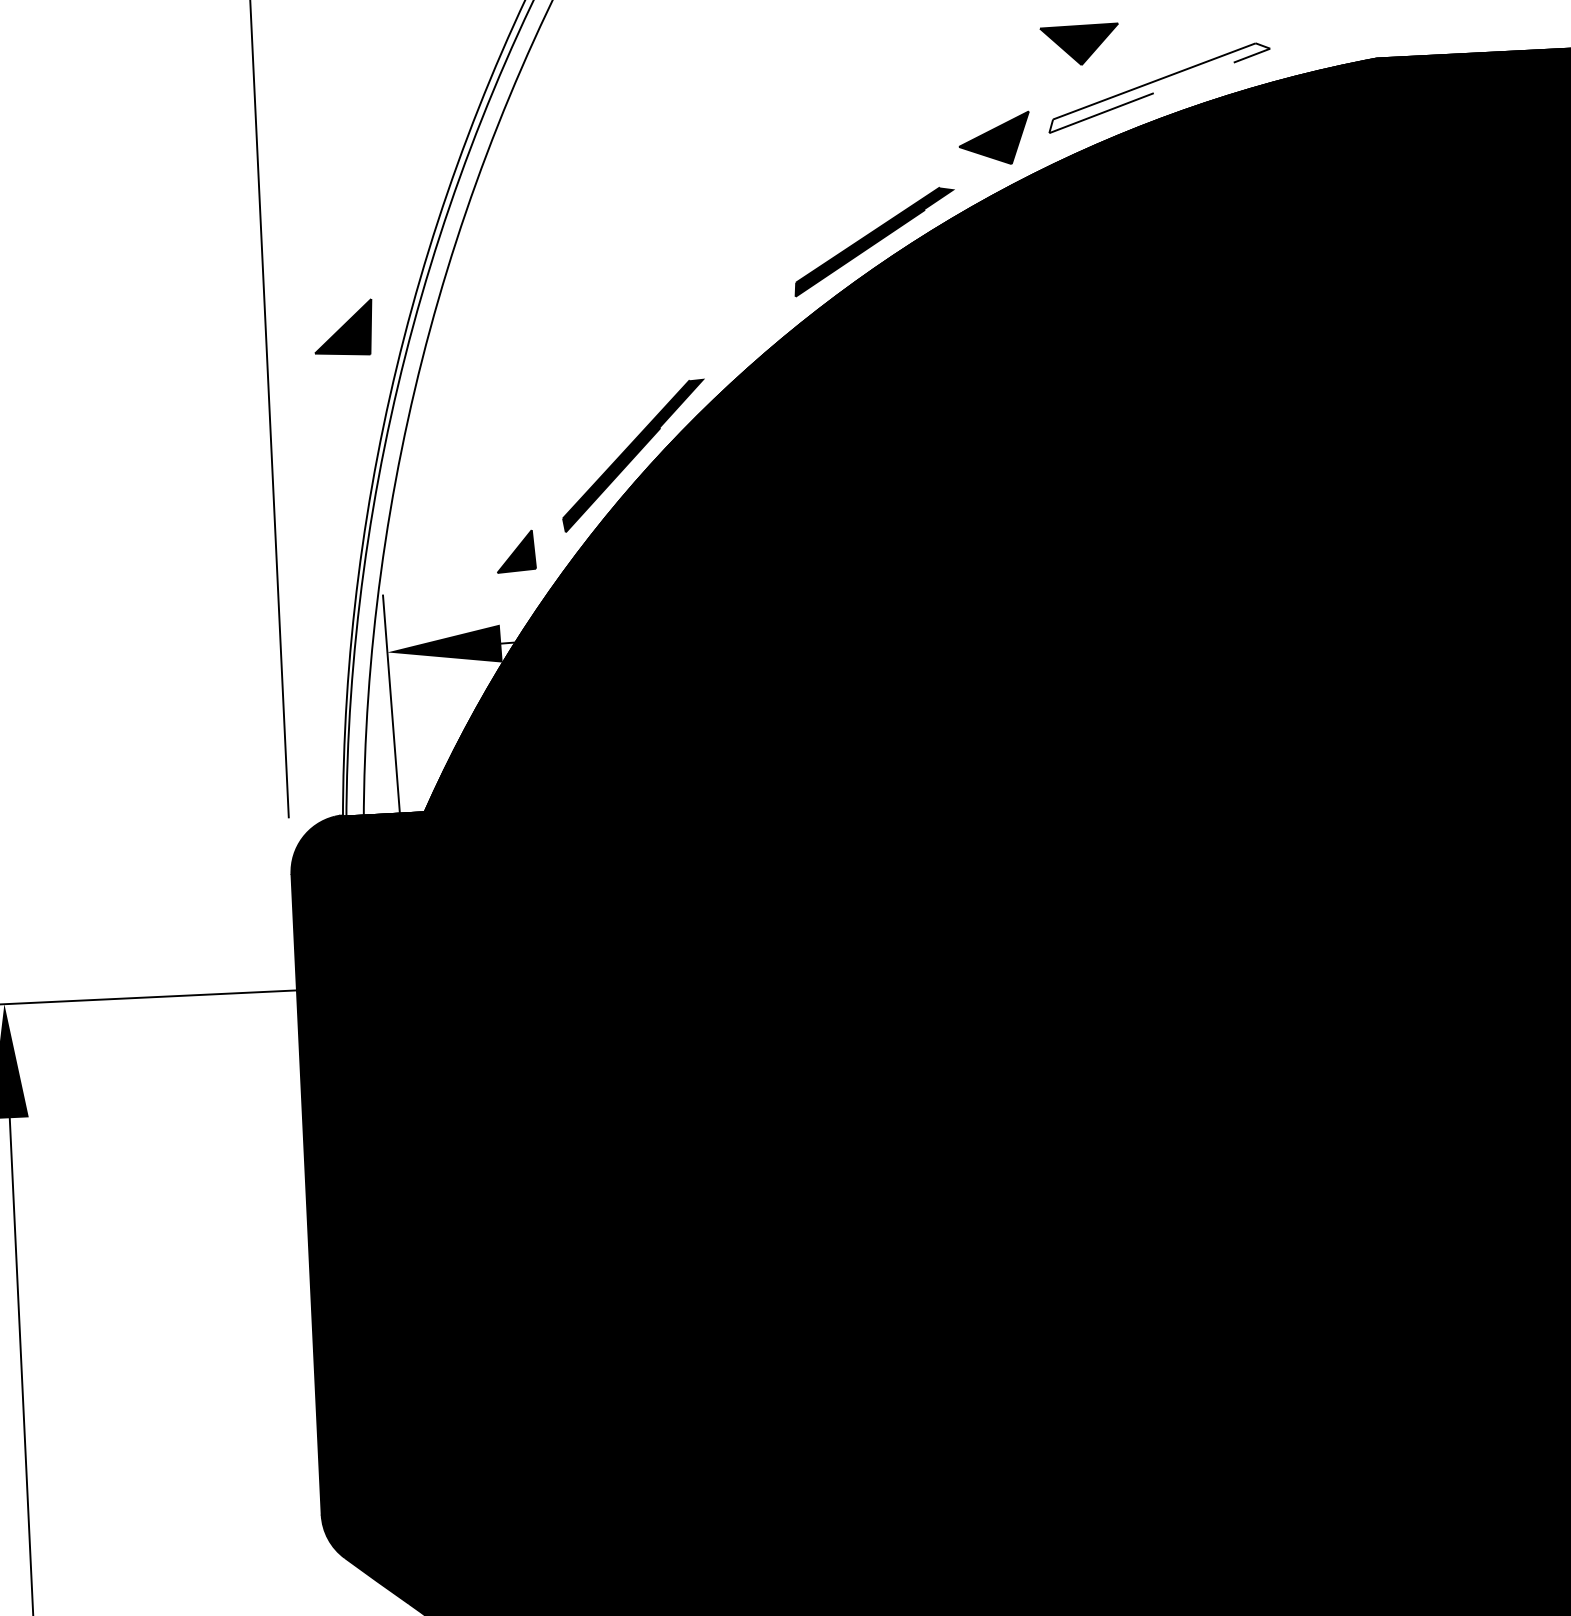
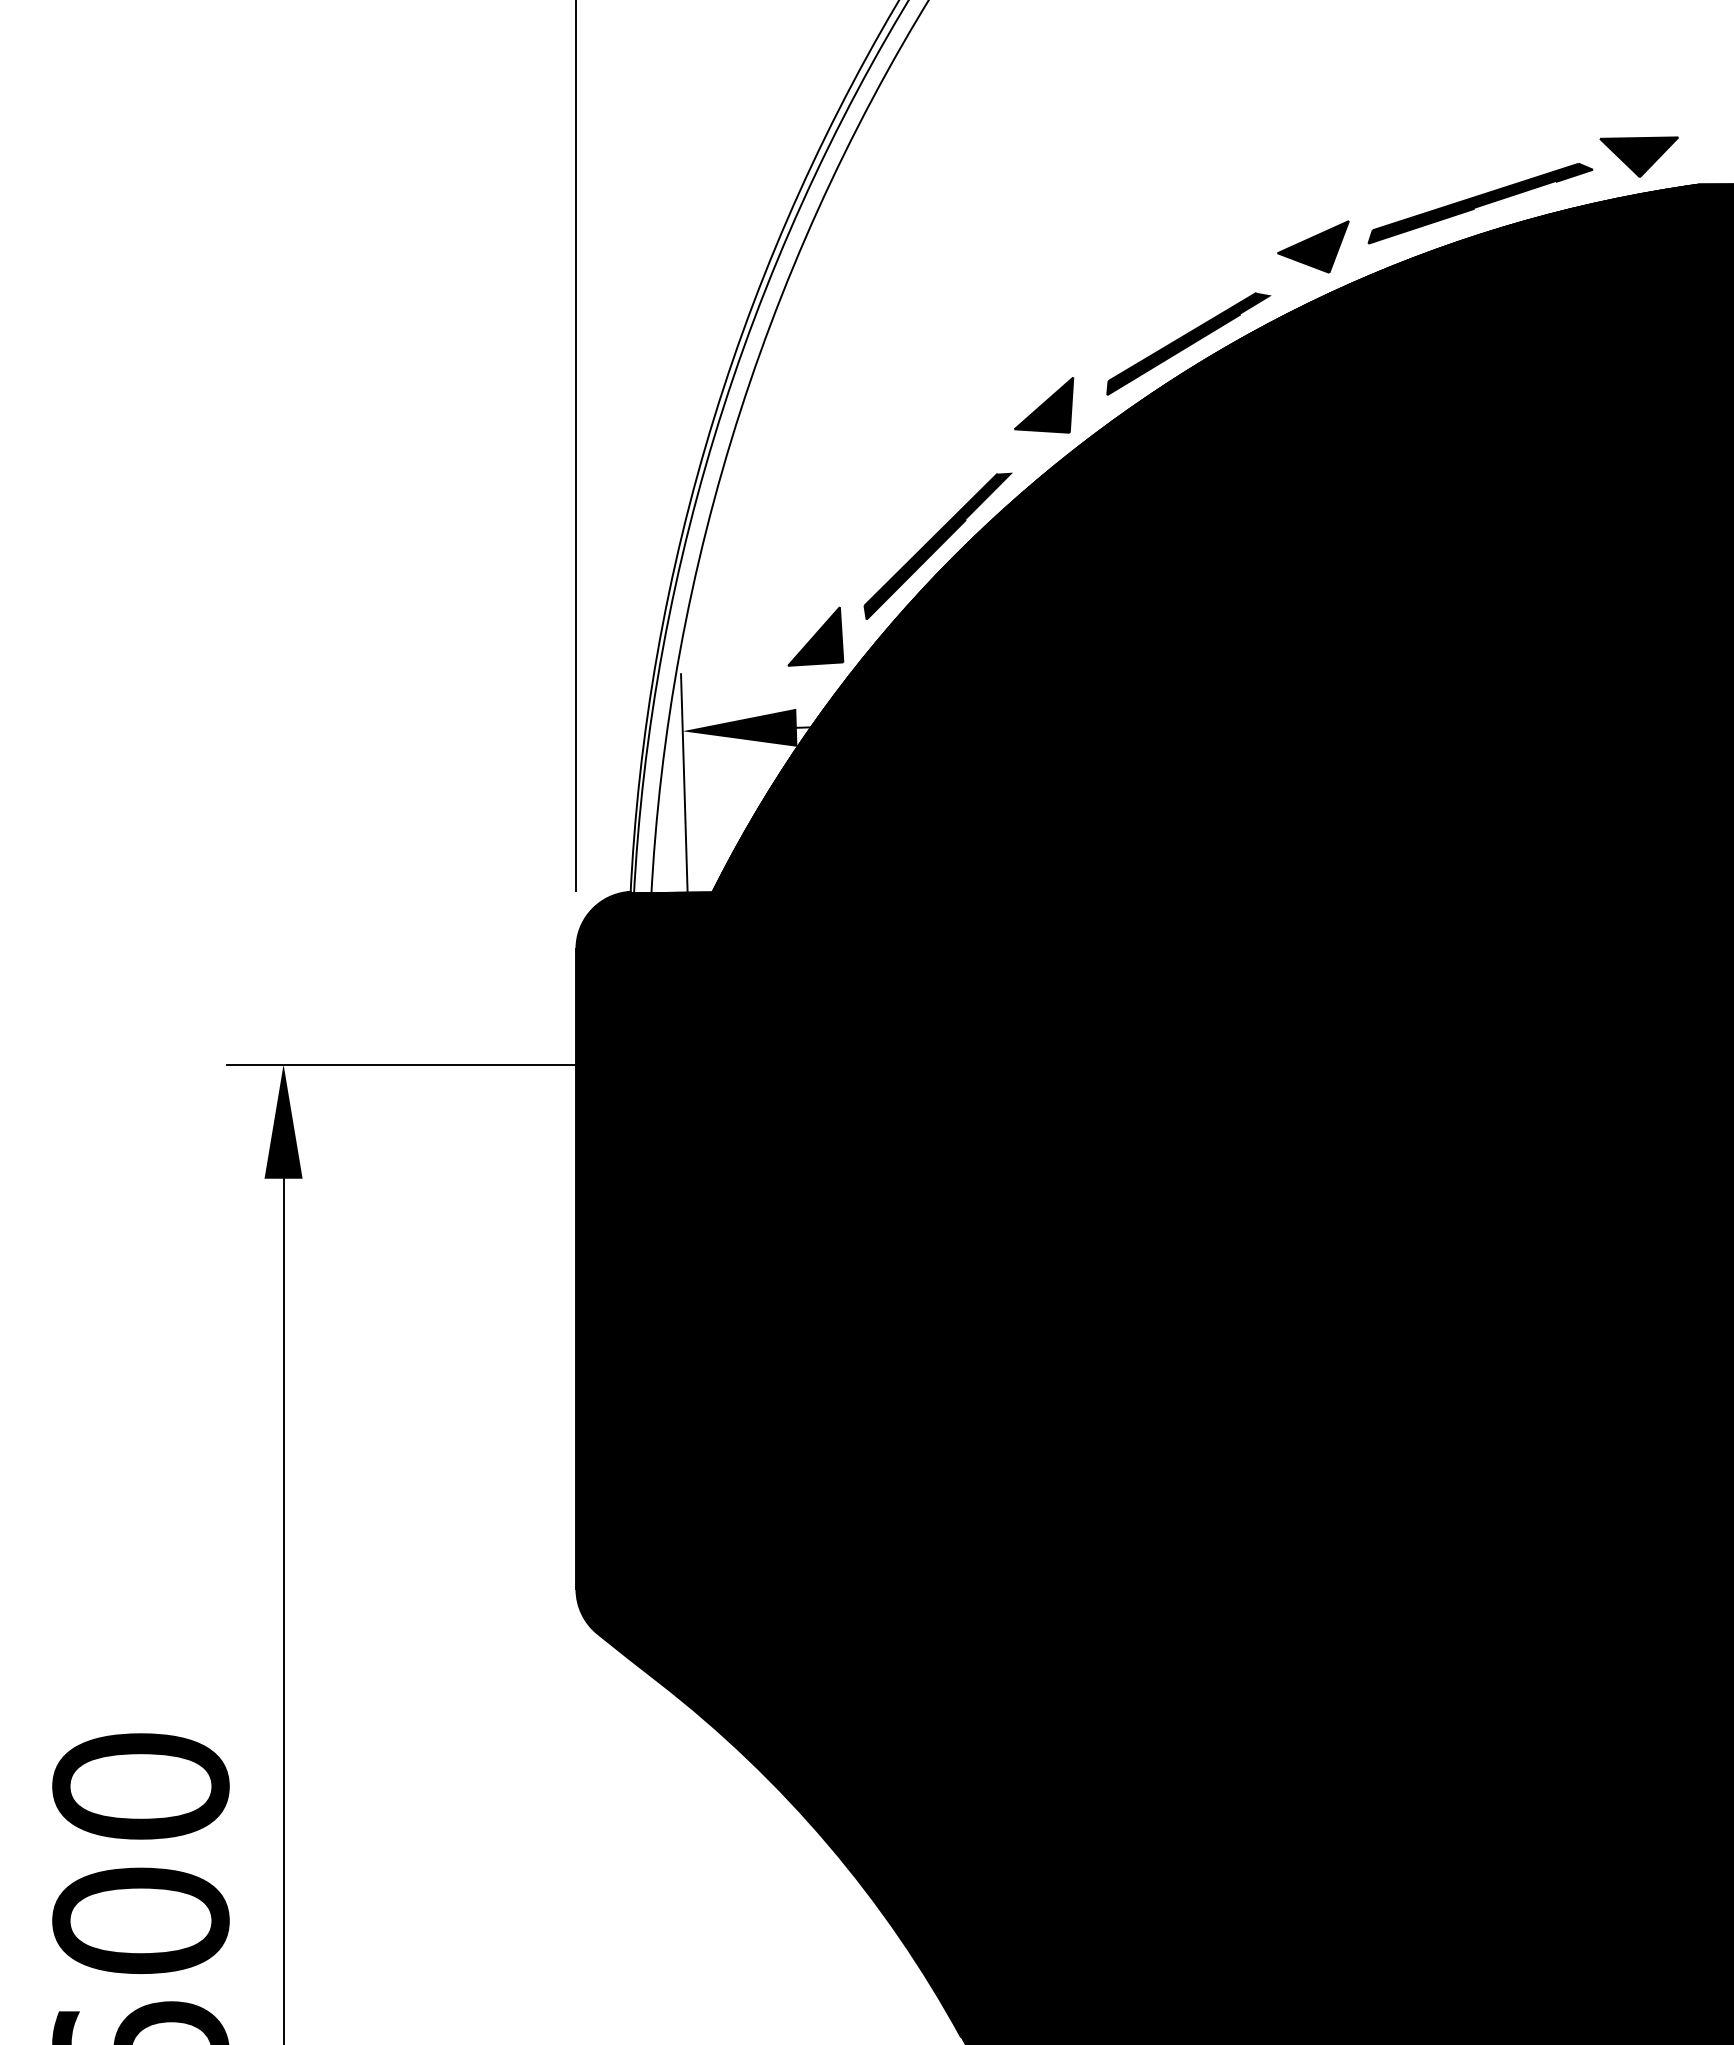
part: (1079, 44) -> (1638, 156), moved
fill: (1159, 87) -> (1480, 203), added
part: (343, 328) -> (1044, 405), moved
part: (515, 551) -> (815, 636), size x1.43

